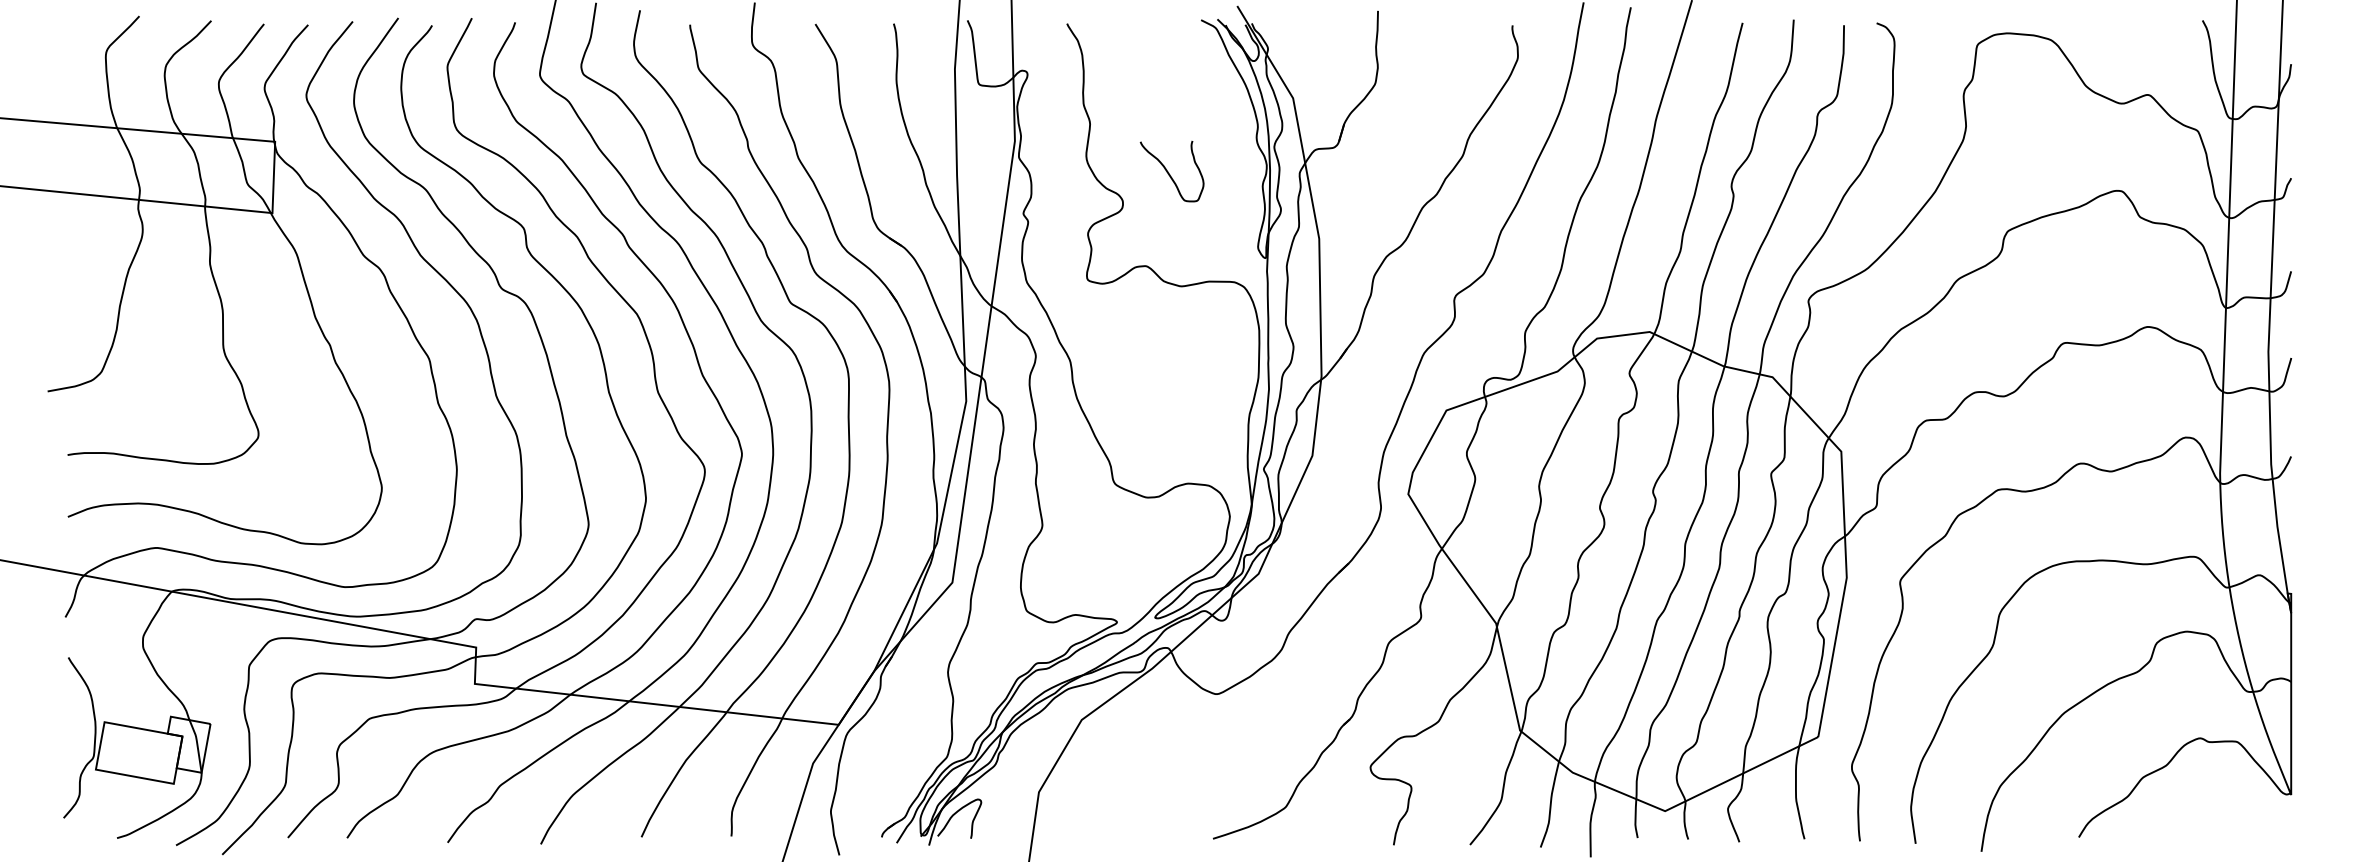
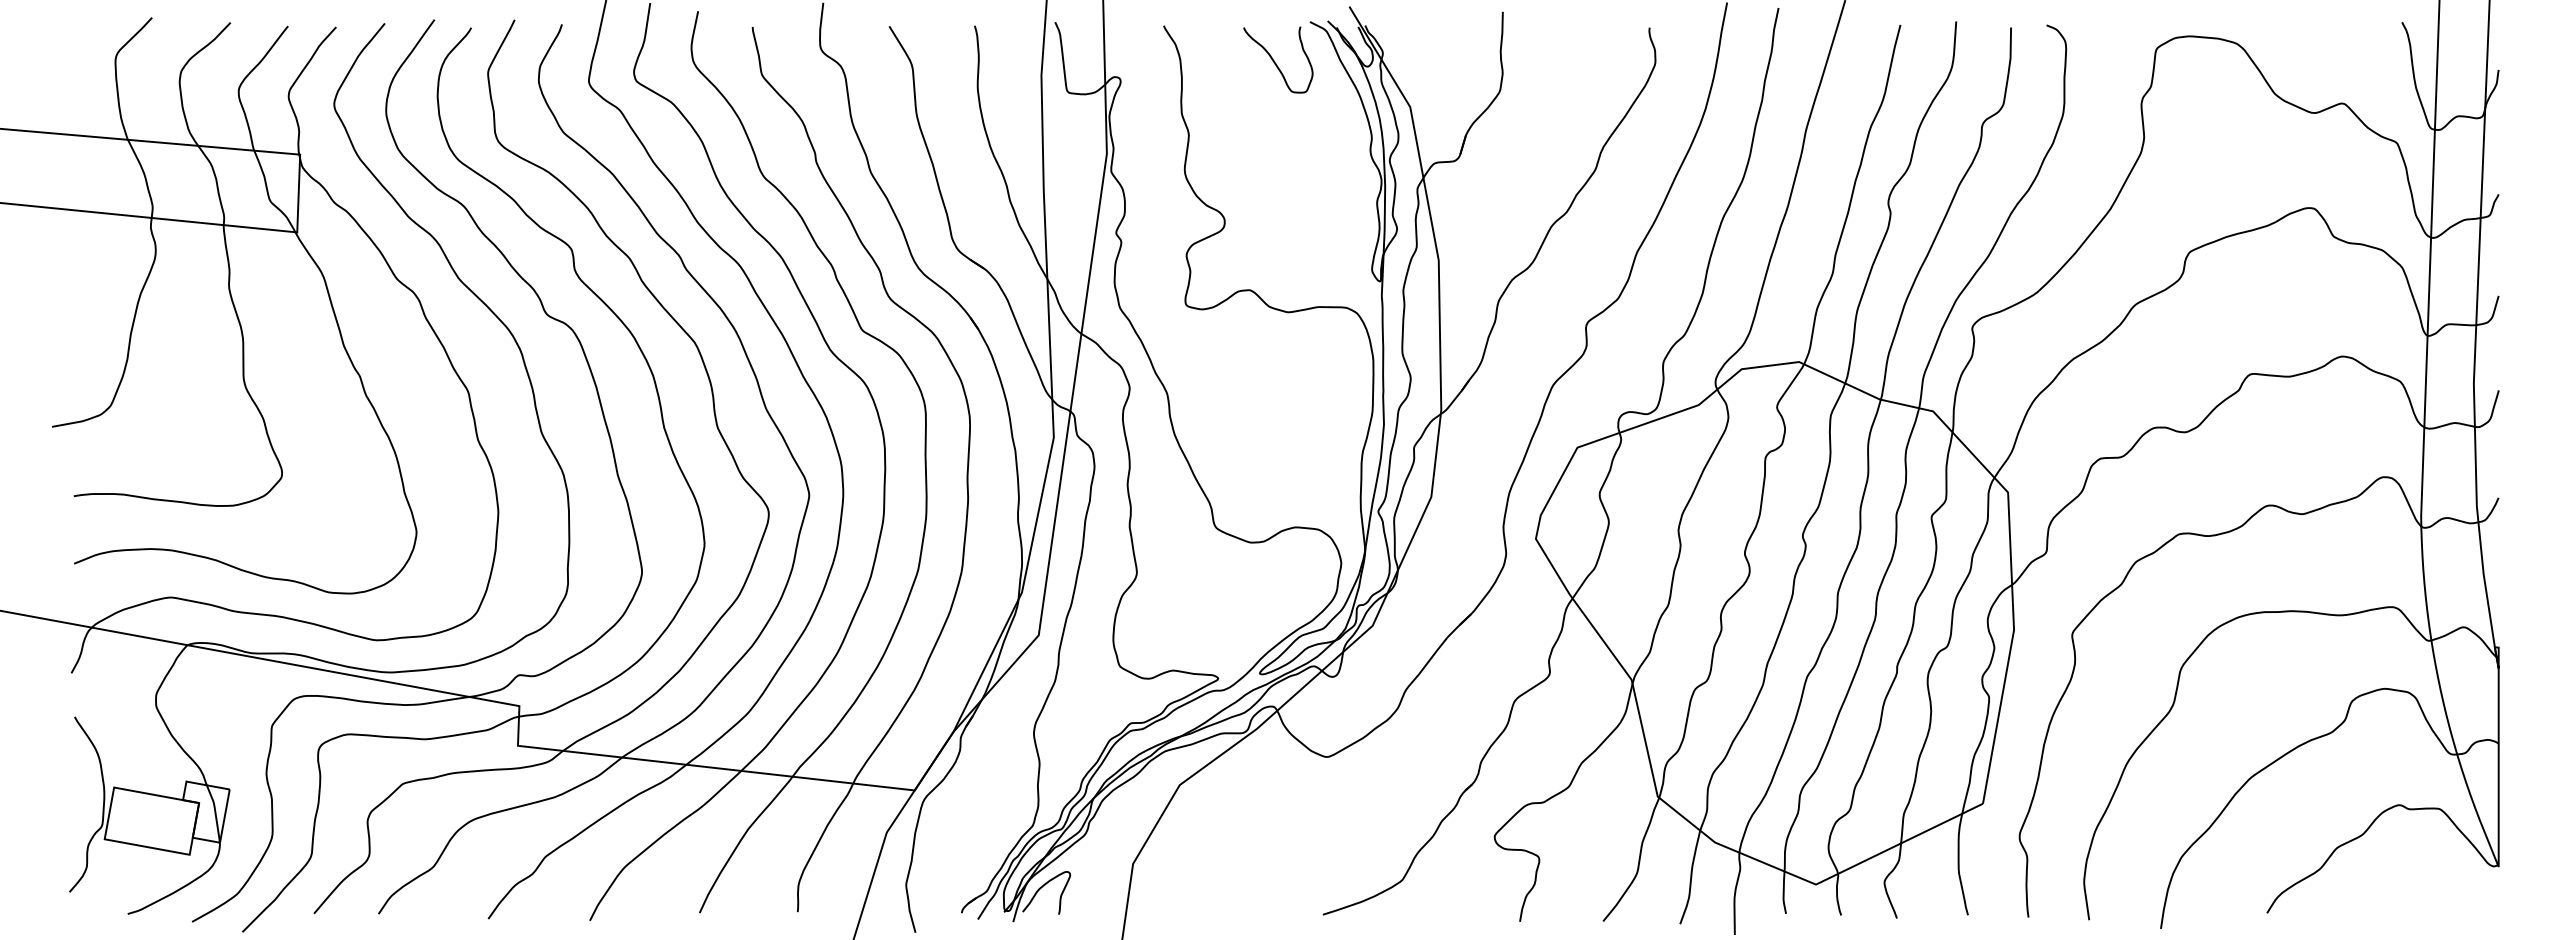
curve: (1168, 171) -> (1274, 60), moved

